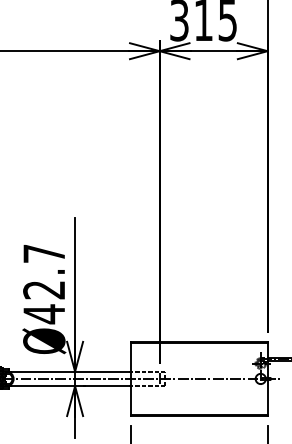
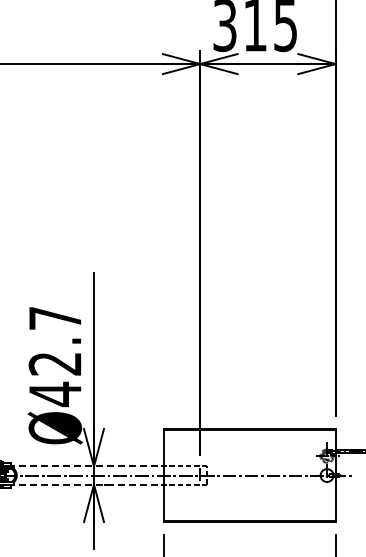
line: (67, 371) -> (84, 466), solid -> dashed
line: (67, 386) -> (84, 484), solid -> dashed

